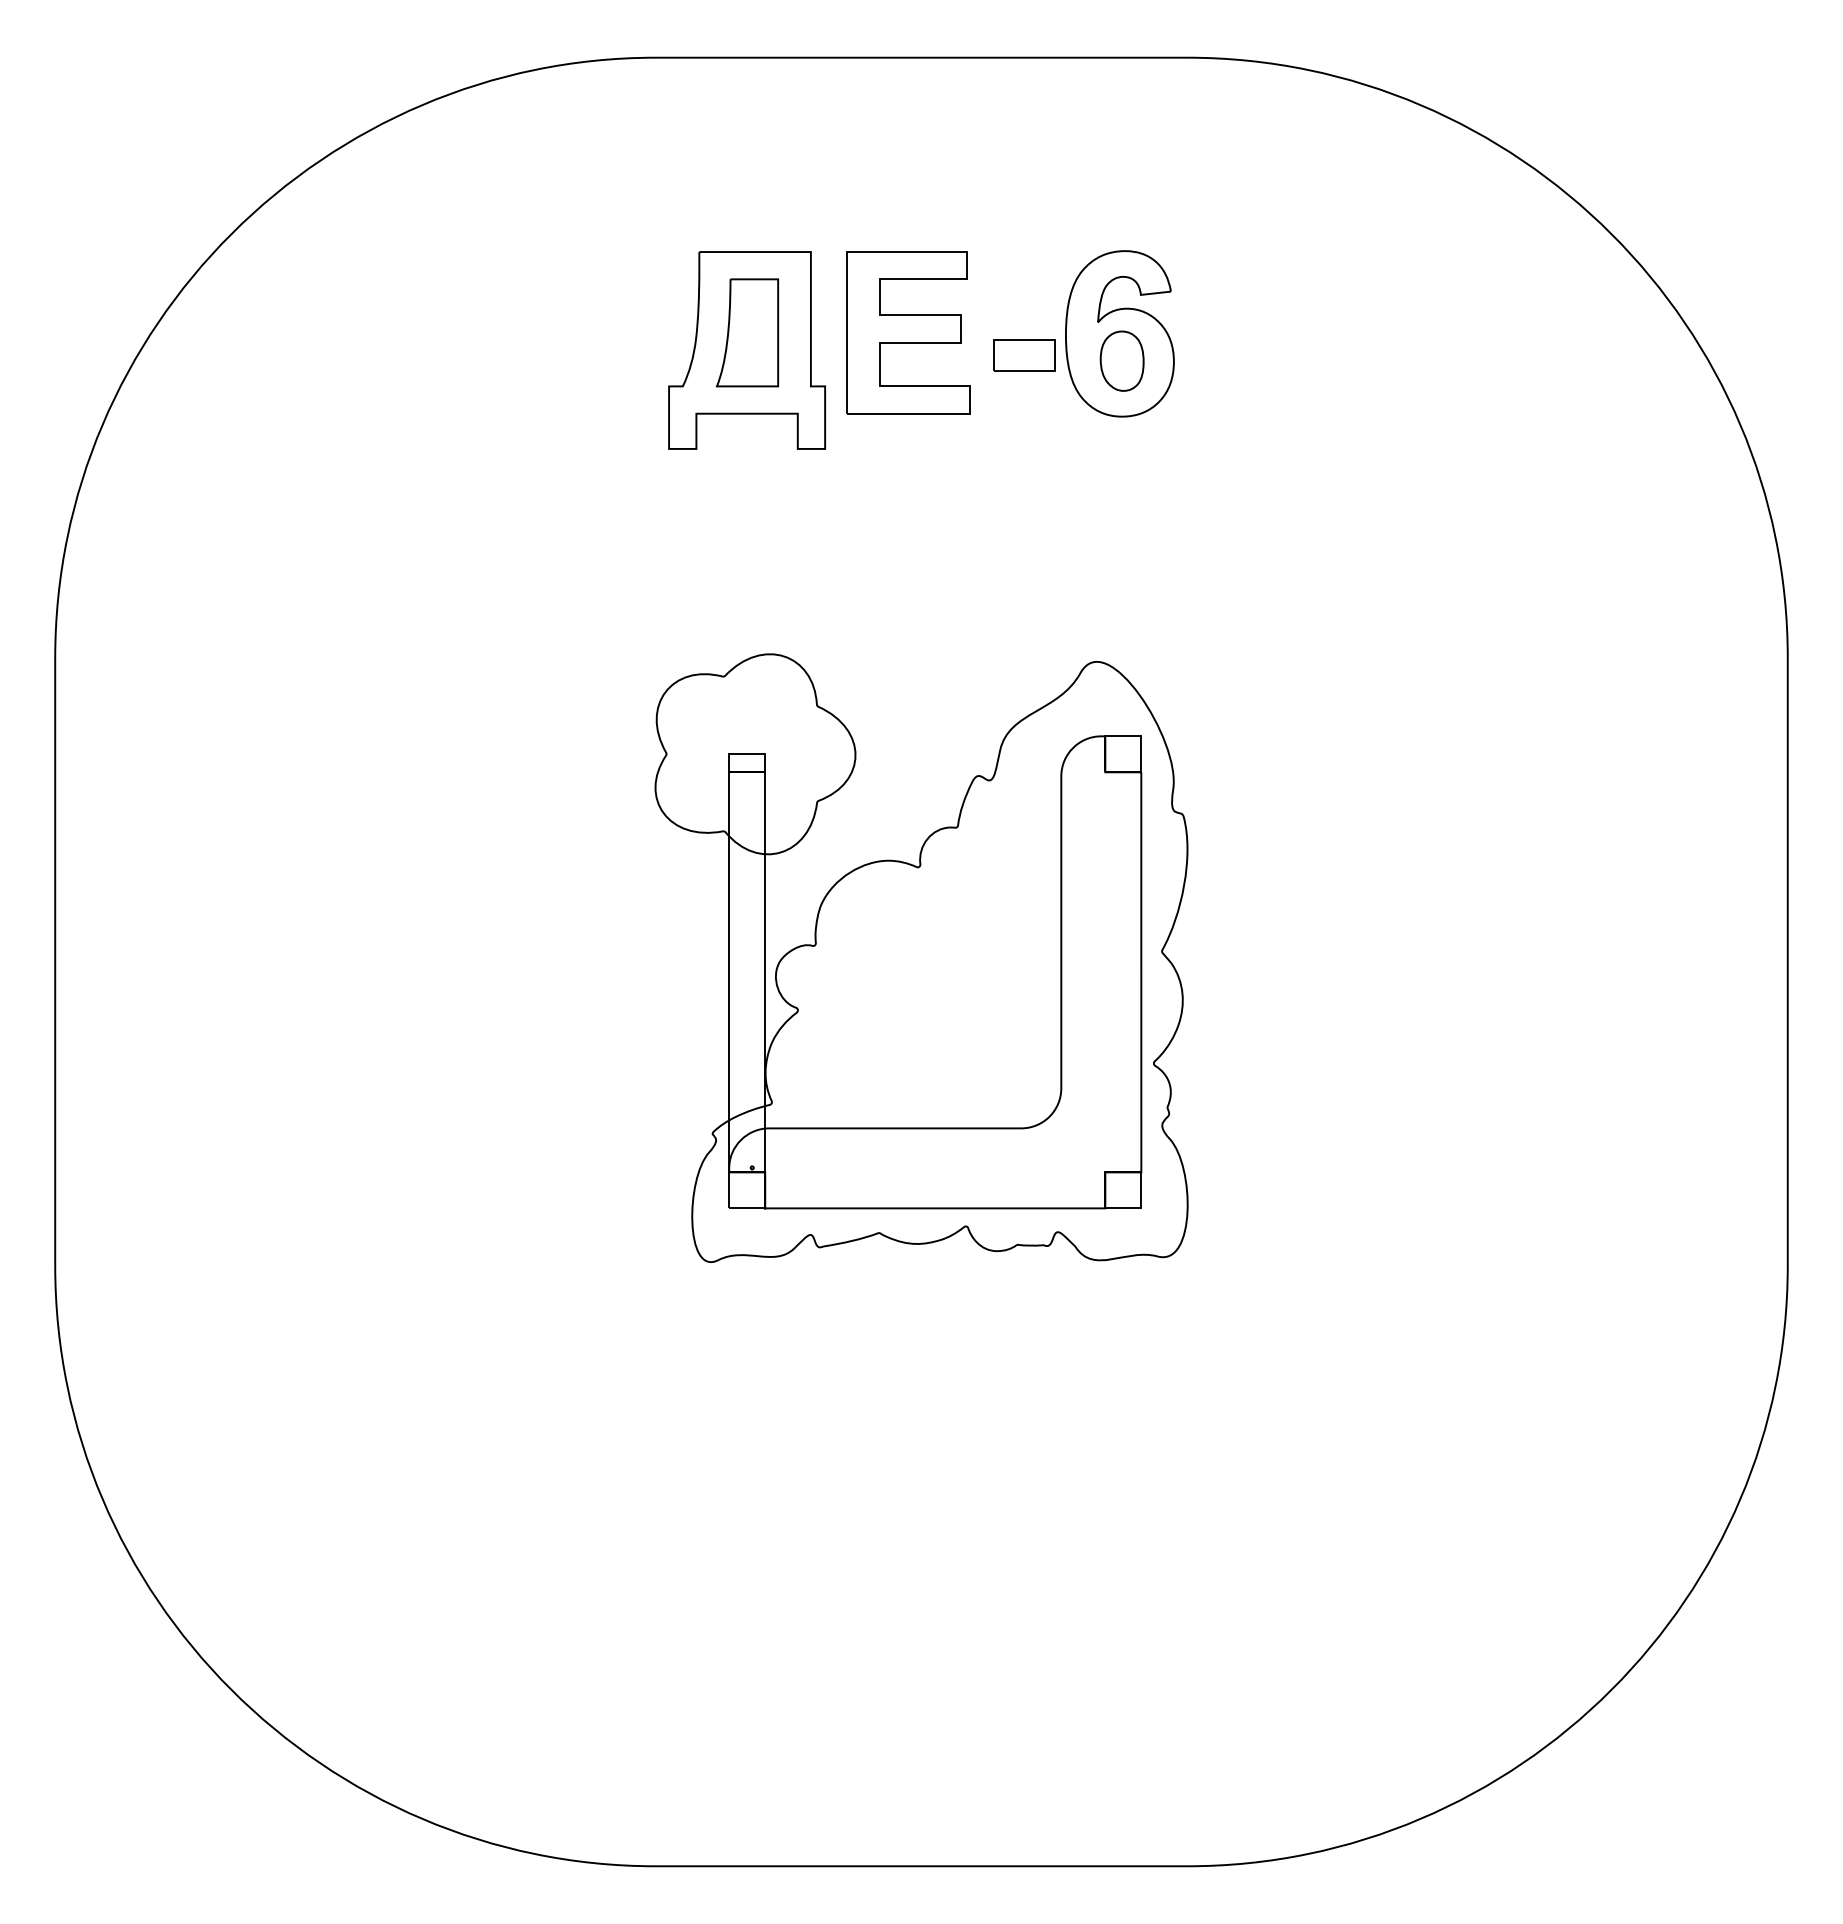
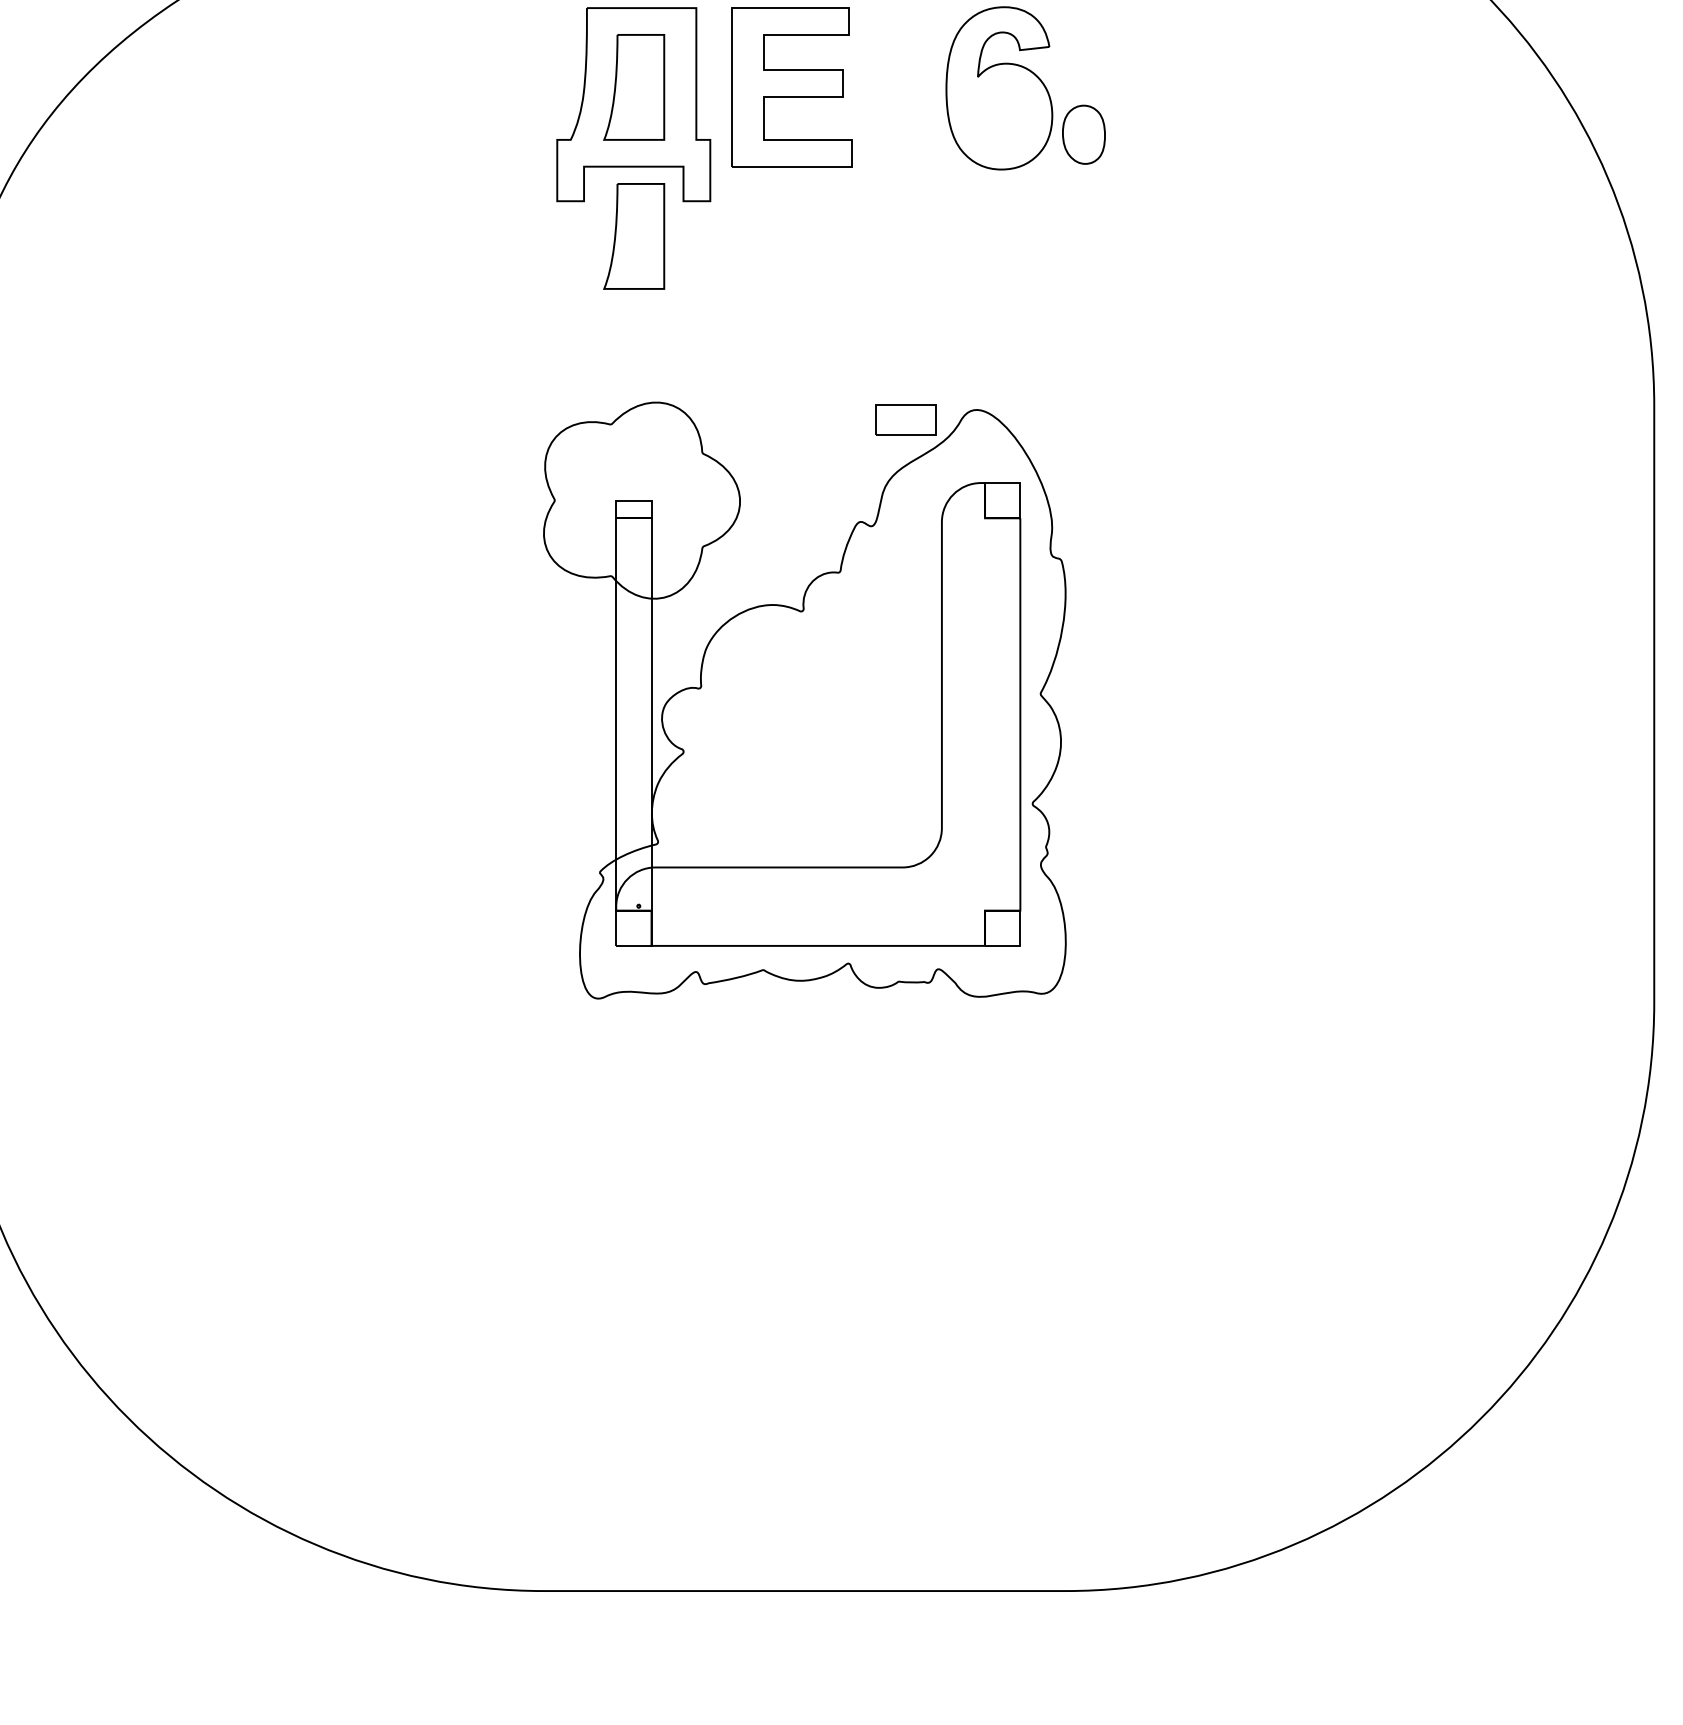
part: (1024, 355) -> (905, 420), moved
part: (1121, 360) -> (1083, 134), moved
part: (747, 484) -> (634, 236), added

